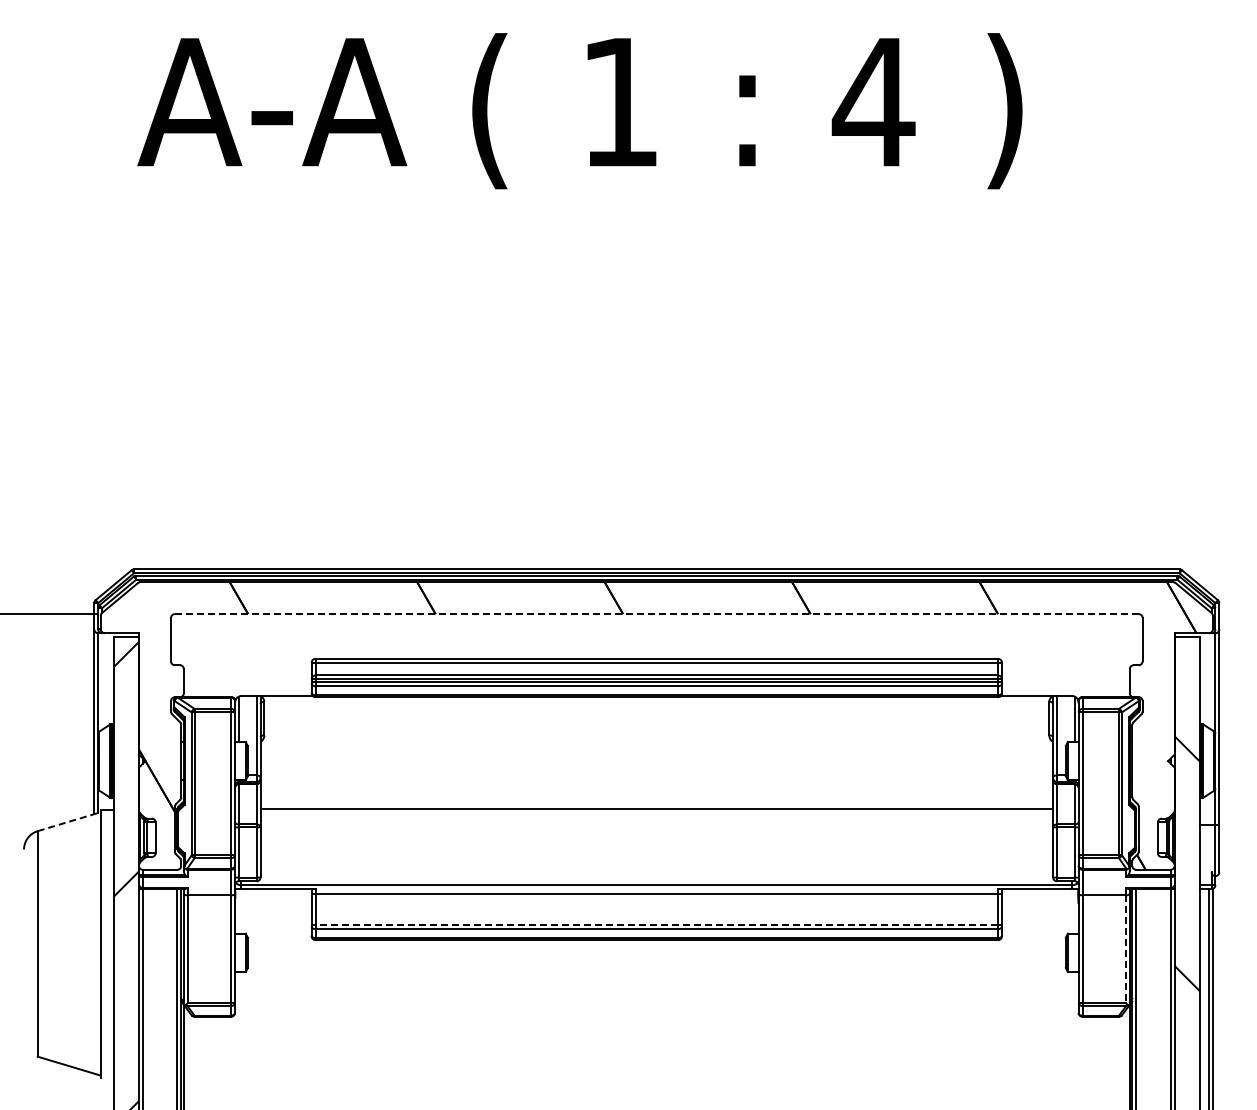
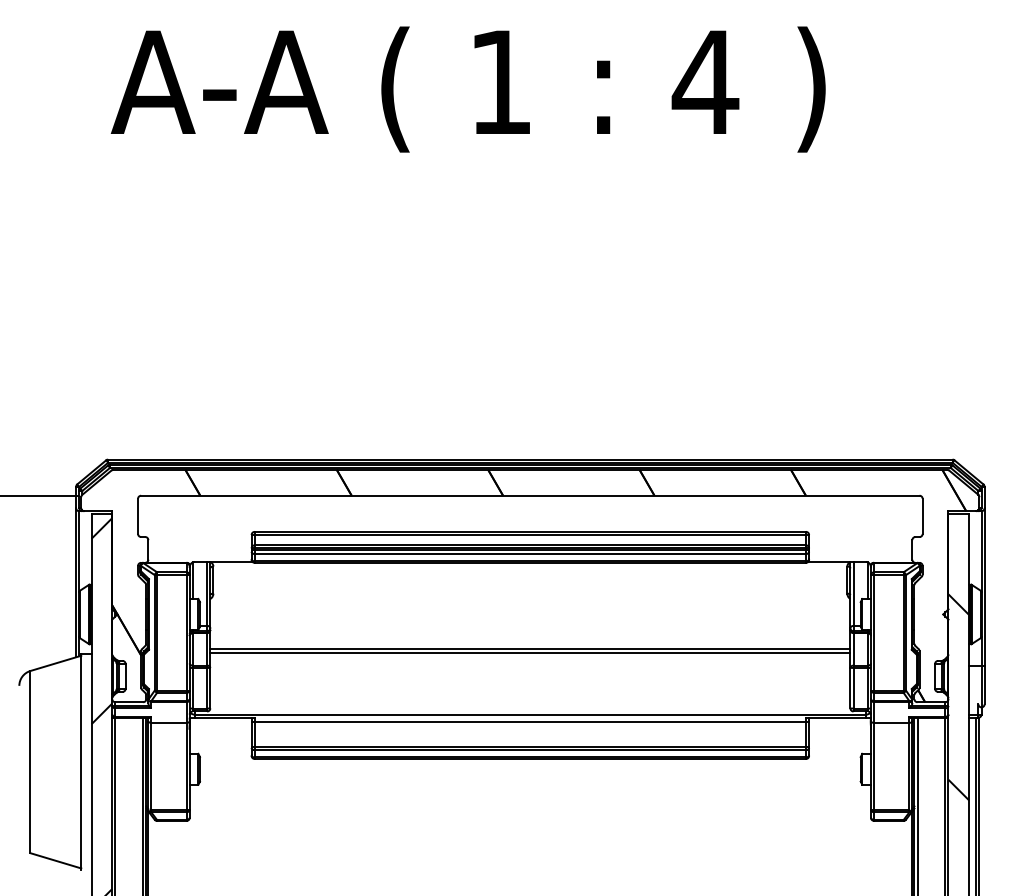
line: (656, 614) -> (530, 496), dashed -> solid
line: (656, 803) -> (530, 648), added
line: (69, 821) -> (56, 663), dashed -> solid
line: (656, 924) -> (530, 746), dashed -> solid
line: (1125, 949) -> (908, 766), dashed -> solid

